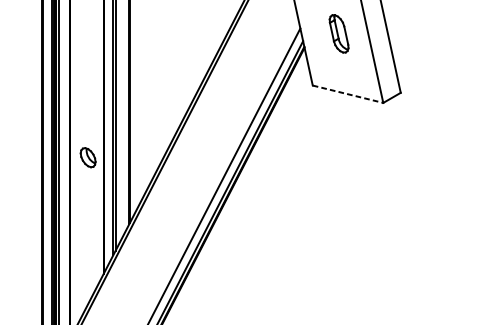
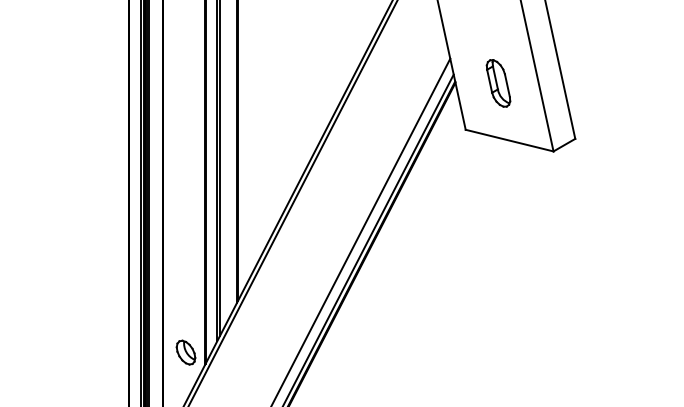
part: (339, 33) -> (498, 83), moved
line: (348, 94) -> (510, 140), dashed -> solid
part: (87, 157) -> (185, 352), moved

